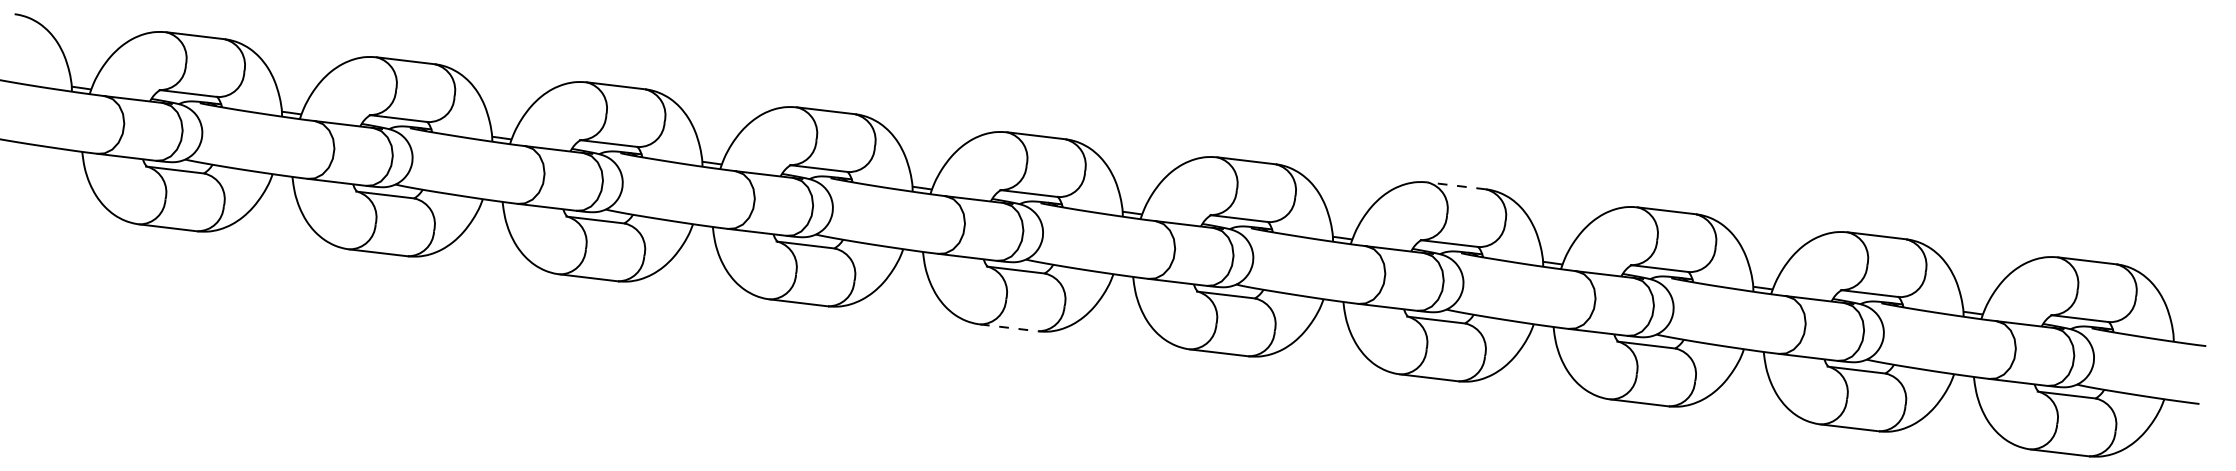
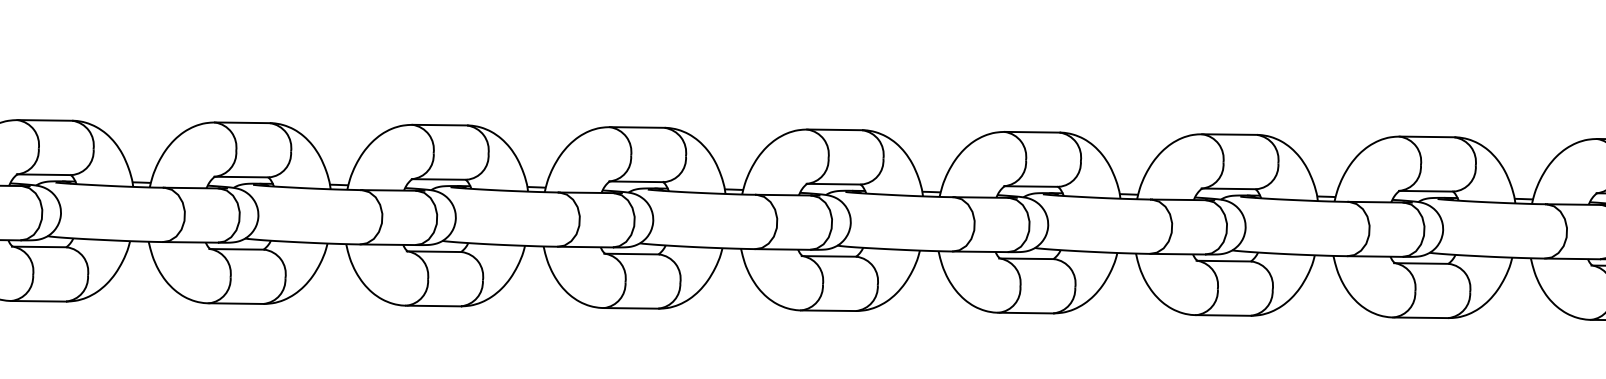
line: (1456, 185) -> (1031, 131), dashed -> solid
line: (1009, 327) -> (631, 307), dashed -> solid

